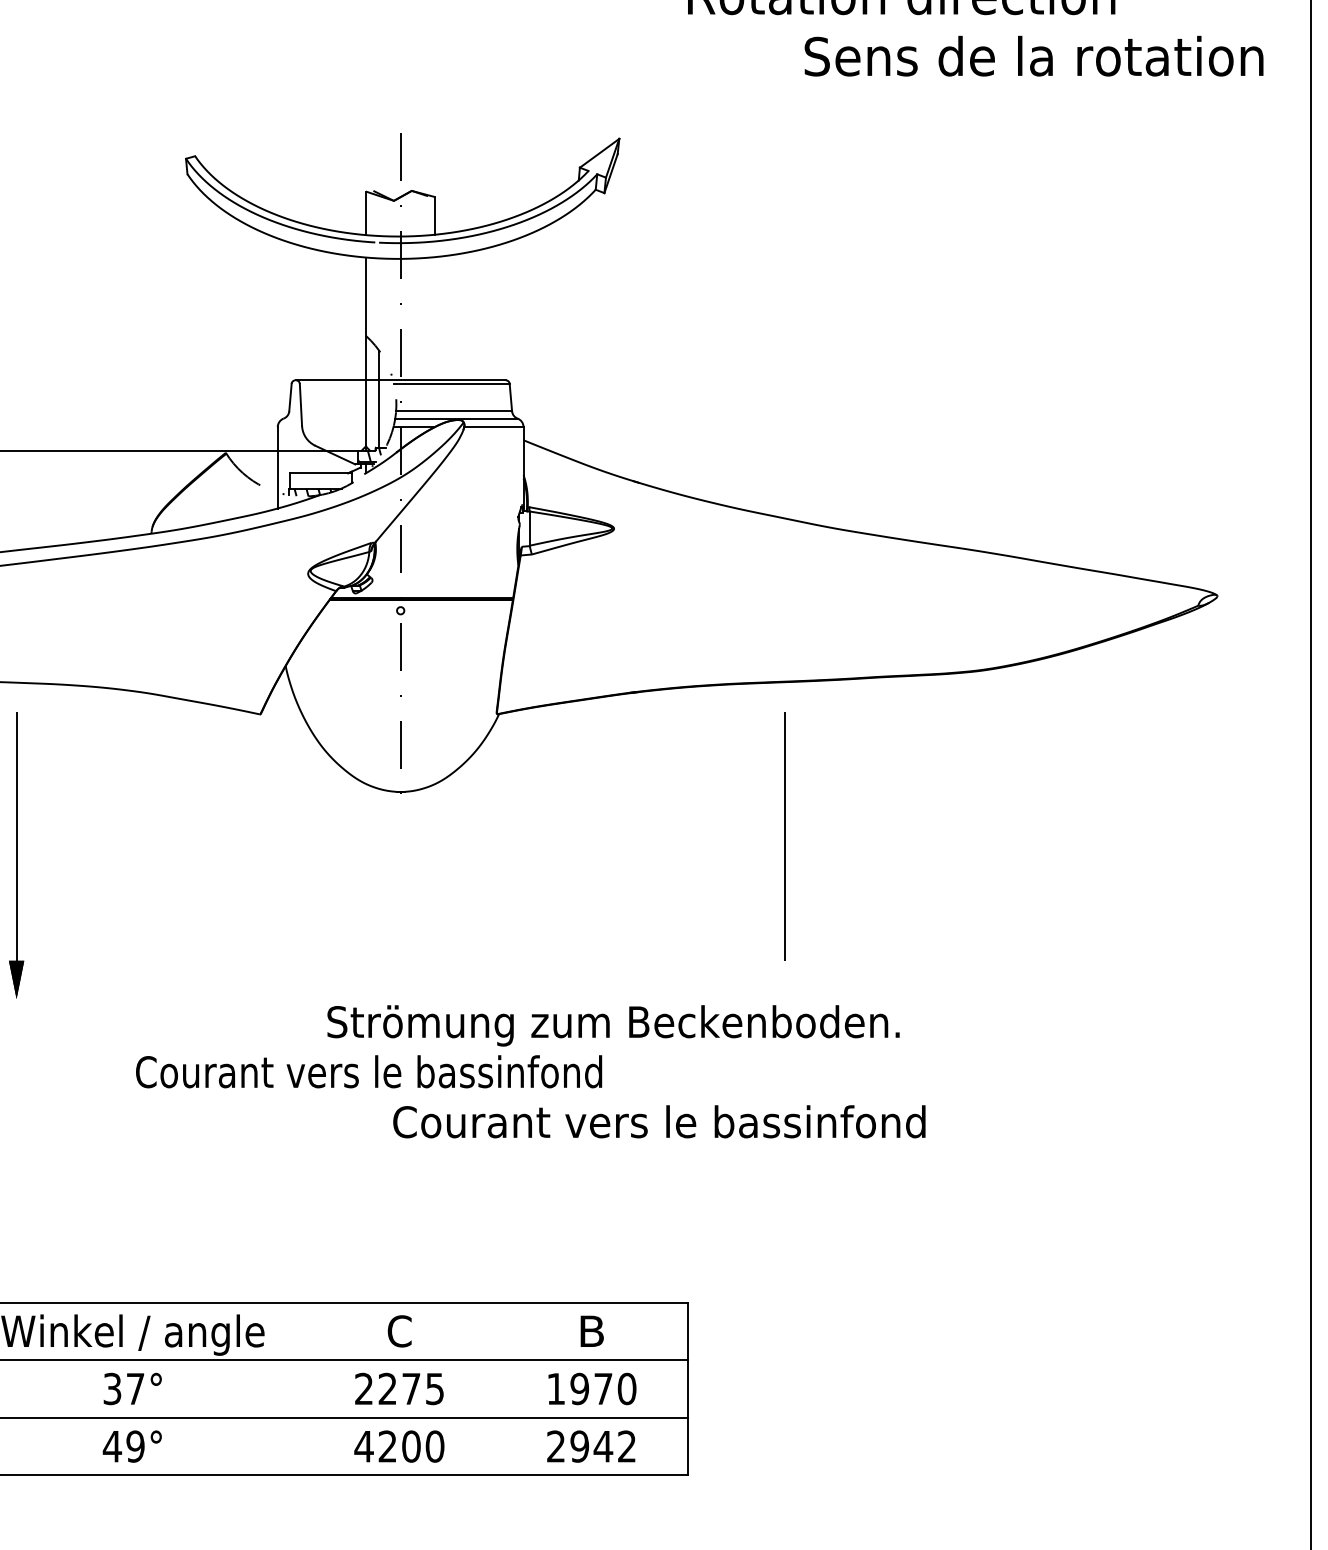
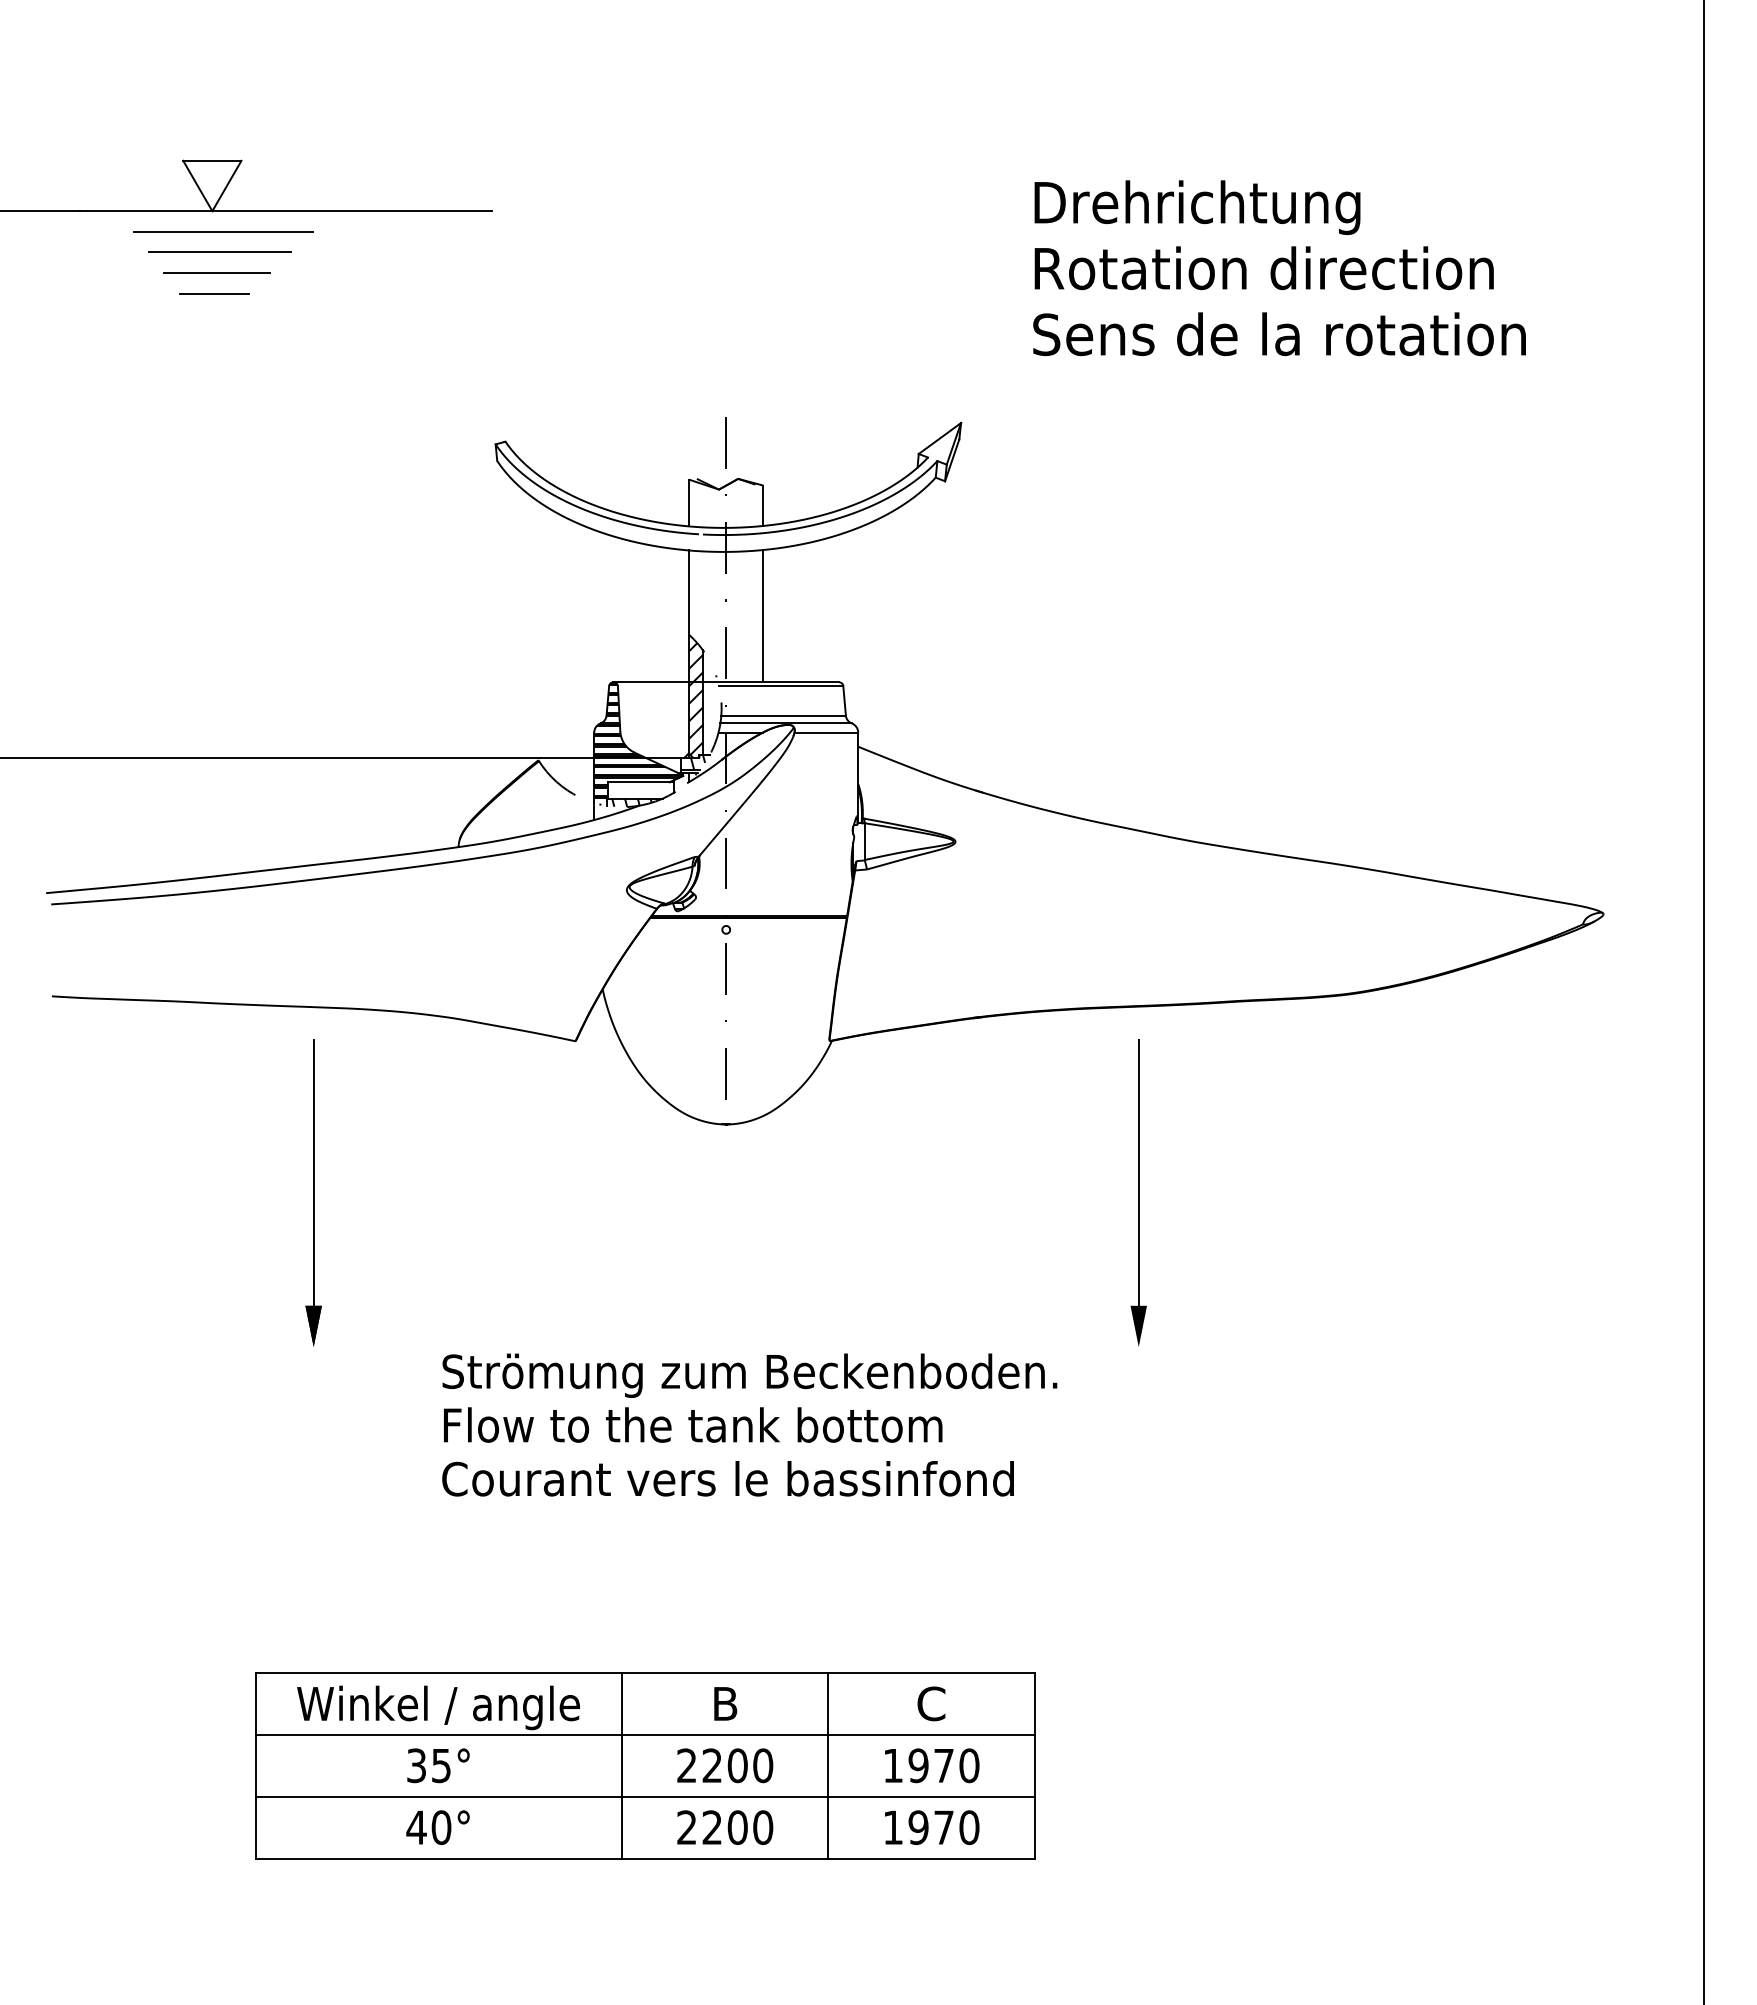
text: (1034, 56) -> (1279, 334), moved
line: (435, 319) -> (763, 616), added
hatch: (372, 396) -> (696, 699), added
hatch: (318, 434) -> (638, 740), added
fill: (784, 980) -> (1138, 1326), added
text: (613, 1025) -> (749, 1375), moved
text: (369, 1071) -> (692, 1424), Courant vers le bassinfond -> Flow to the tank bottom
text: (658, 1121) -> (727, 1478), moved
text: (399, 1331) -> (724, 1703), C -> B
text: (591, 1331) -> (931, 1703), B -> C
line: (304, 1388) -> (622, 1765), added
text: (423, 1388) -> (750, 1765), 2275 -> 2200
line: (495, 1388) -> (828, 1765), added
text: (135, 1389) -> (441, 1766), 37° -> 35°
text: (135, 1446) -> (441, 1827), 49° -> 40°
text: (363, 1446) -> (686, 1827), 4200 -> 2200
text: (591, 1446) -> (931, 1827), 2942 -> 1970

